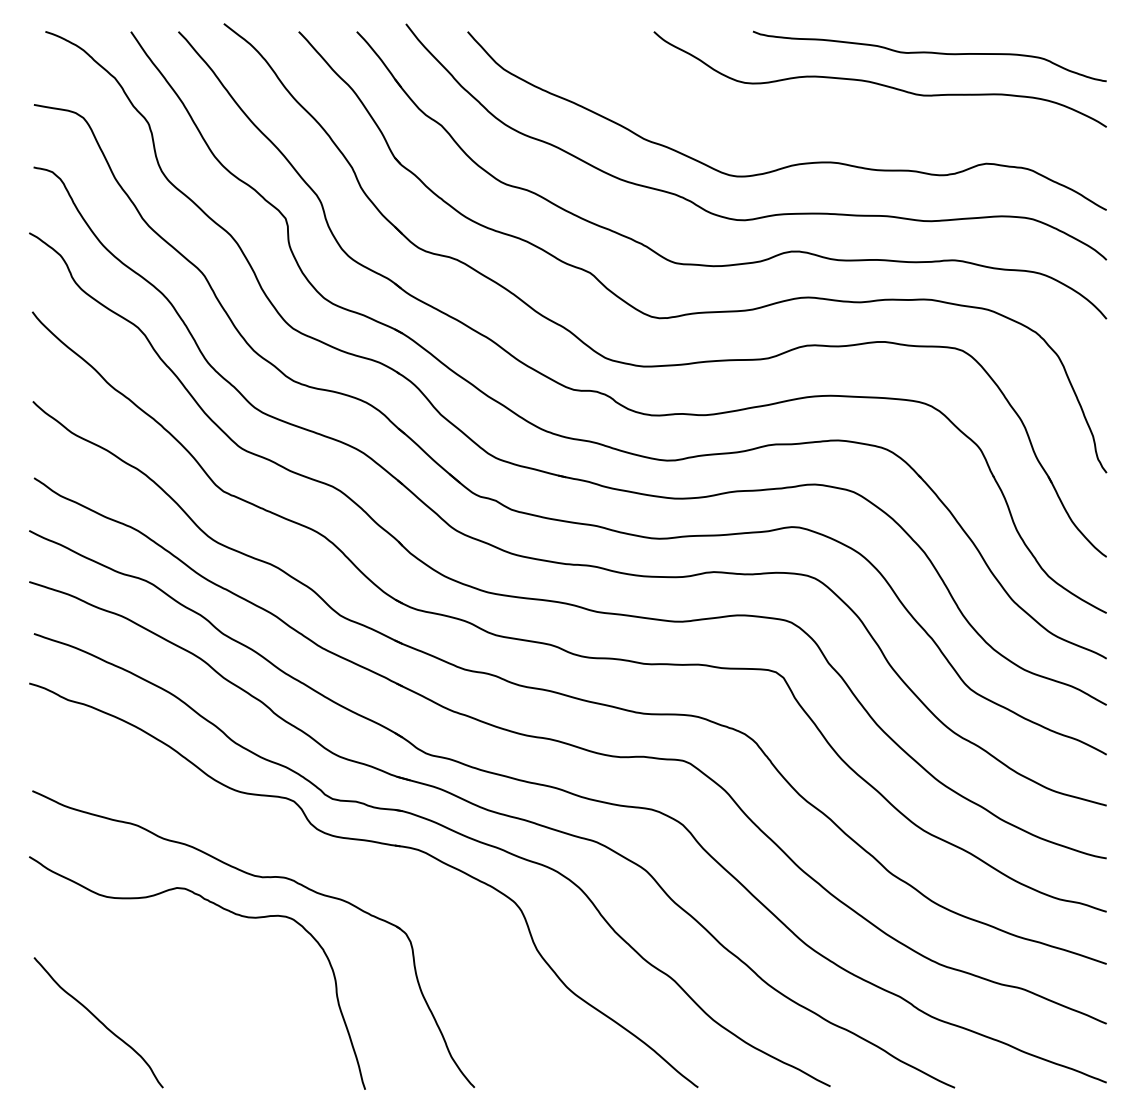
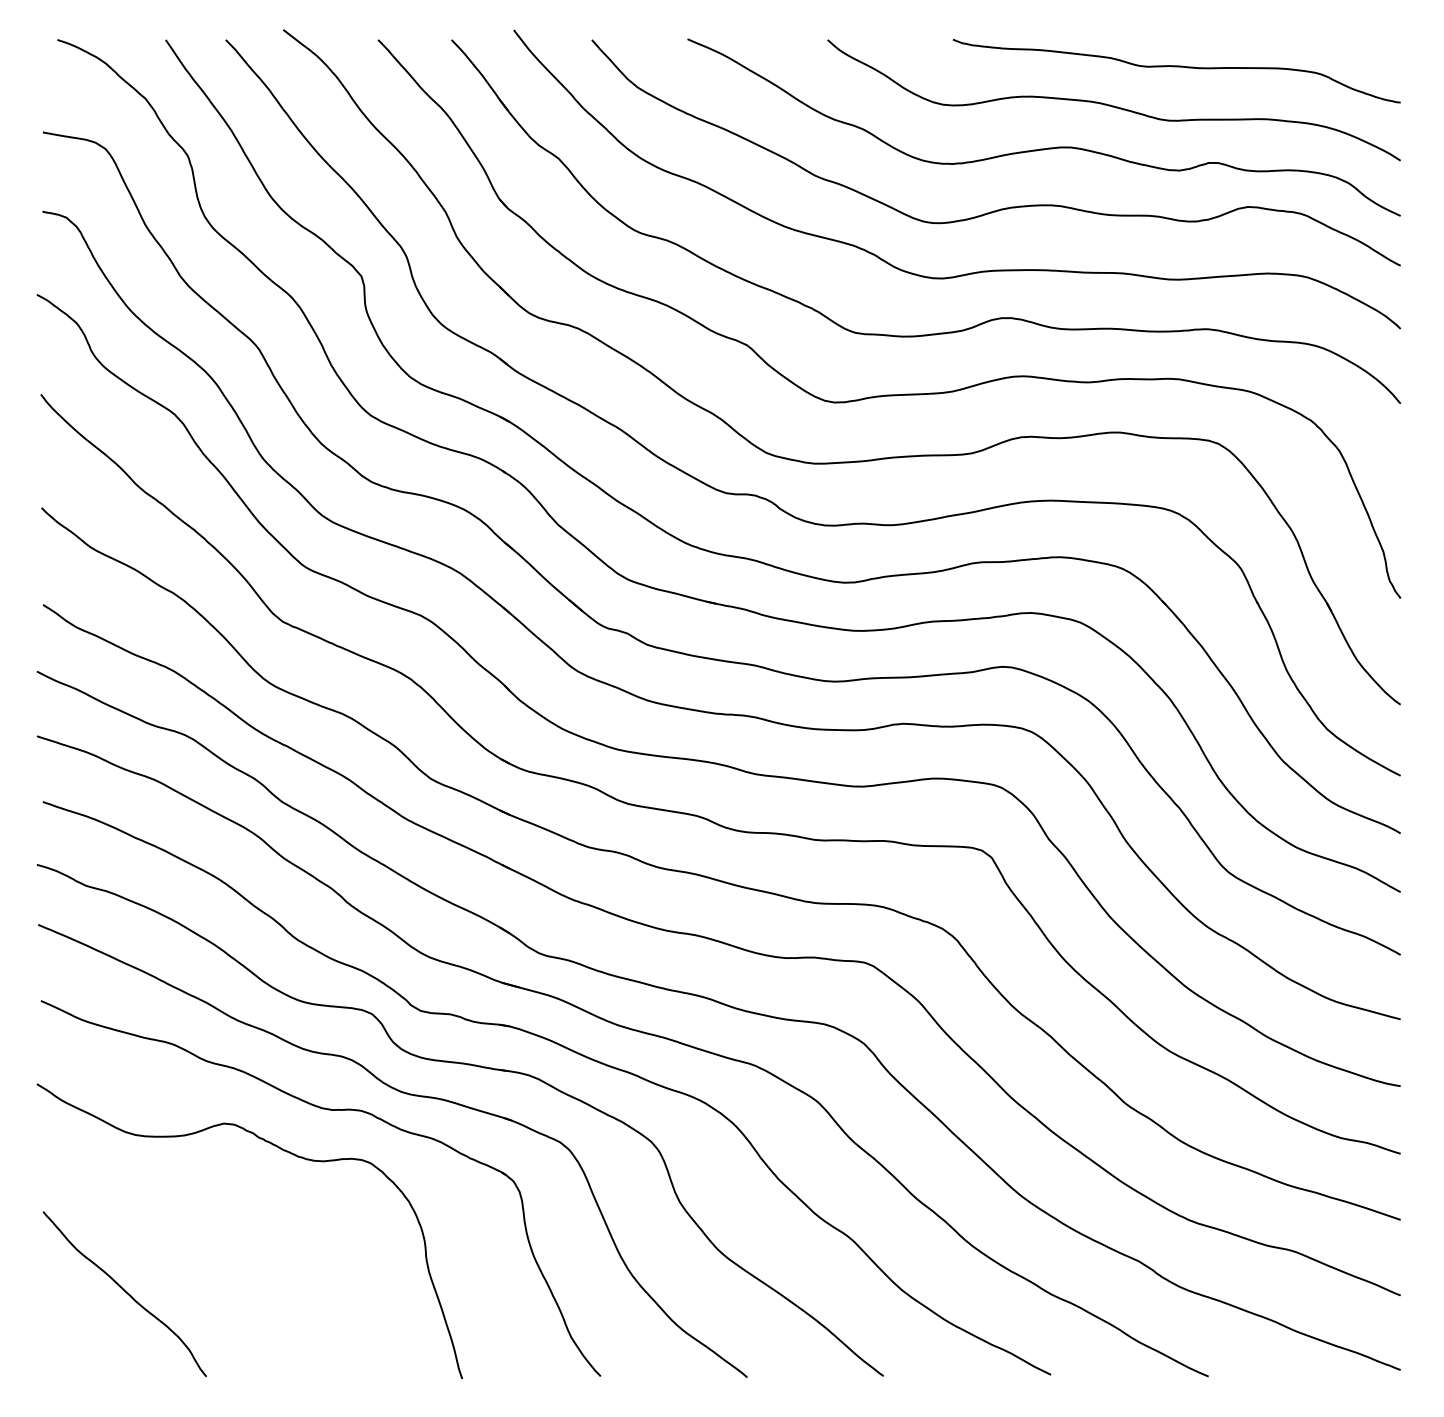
curve: (828, 116) -> (1048, 147), added
part: (323, 865) -> (409, 1095), added

